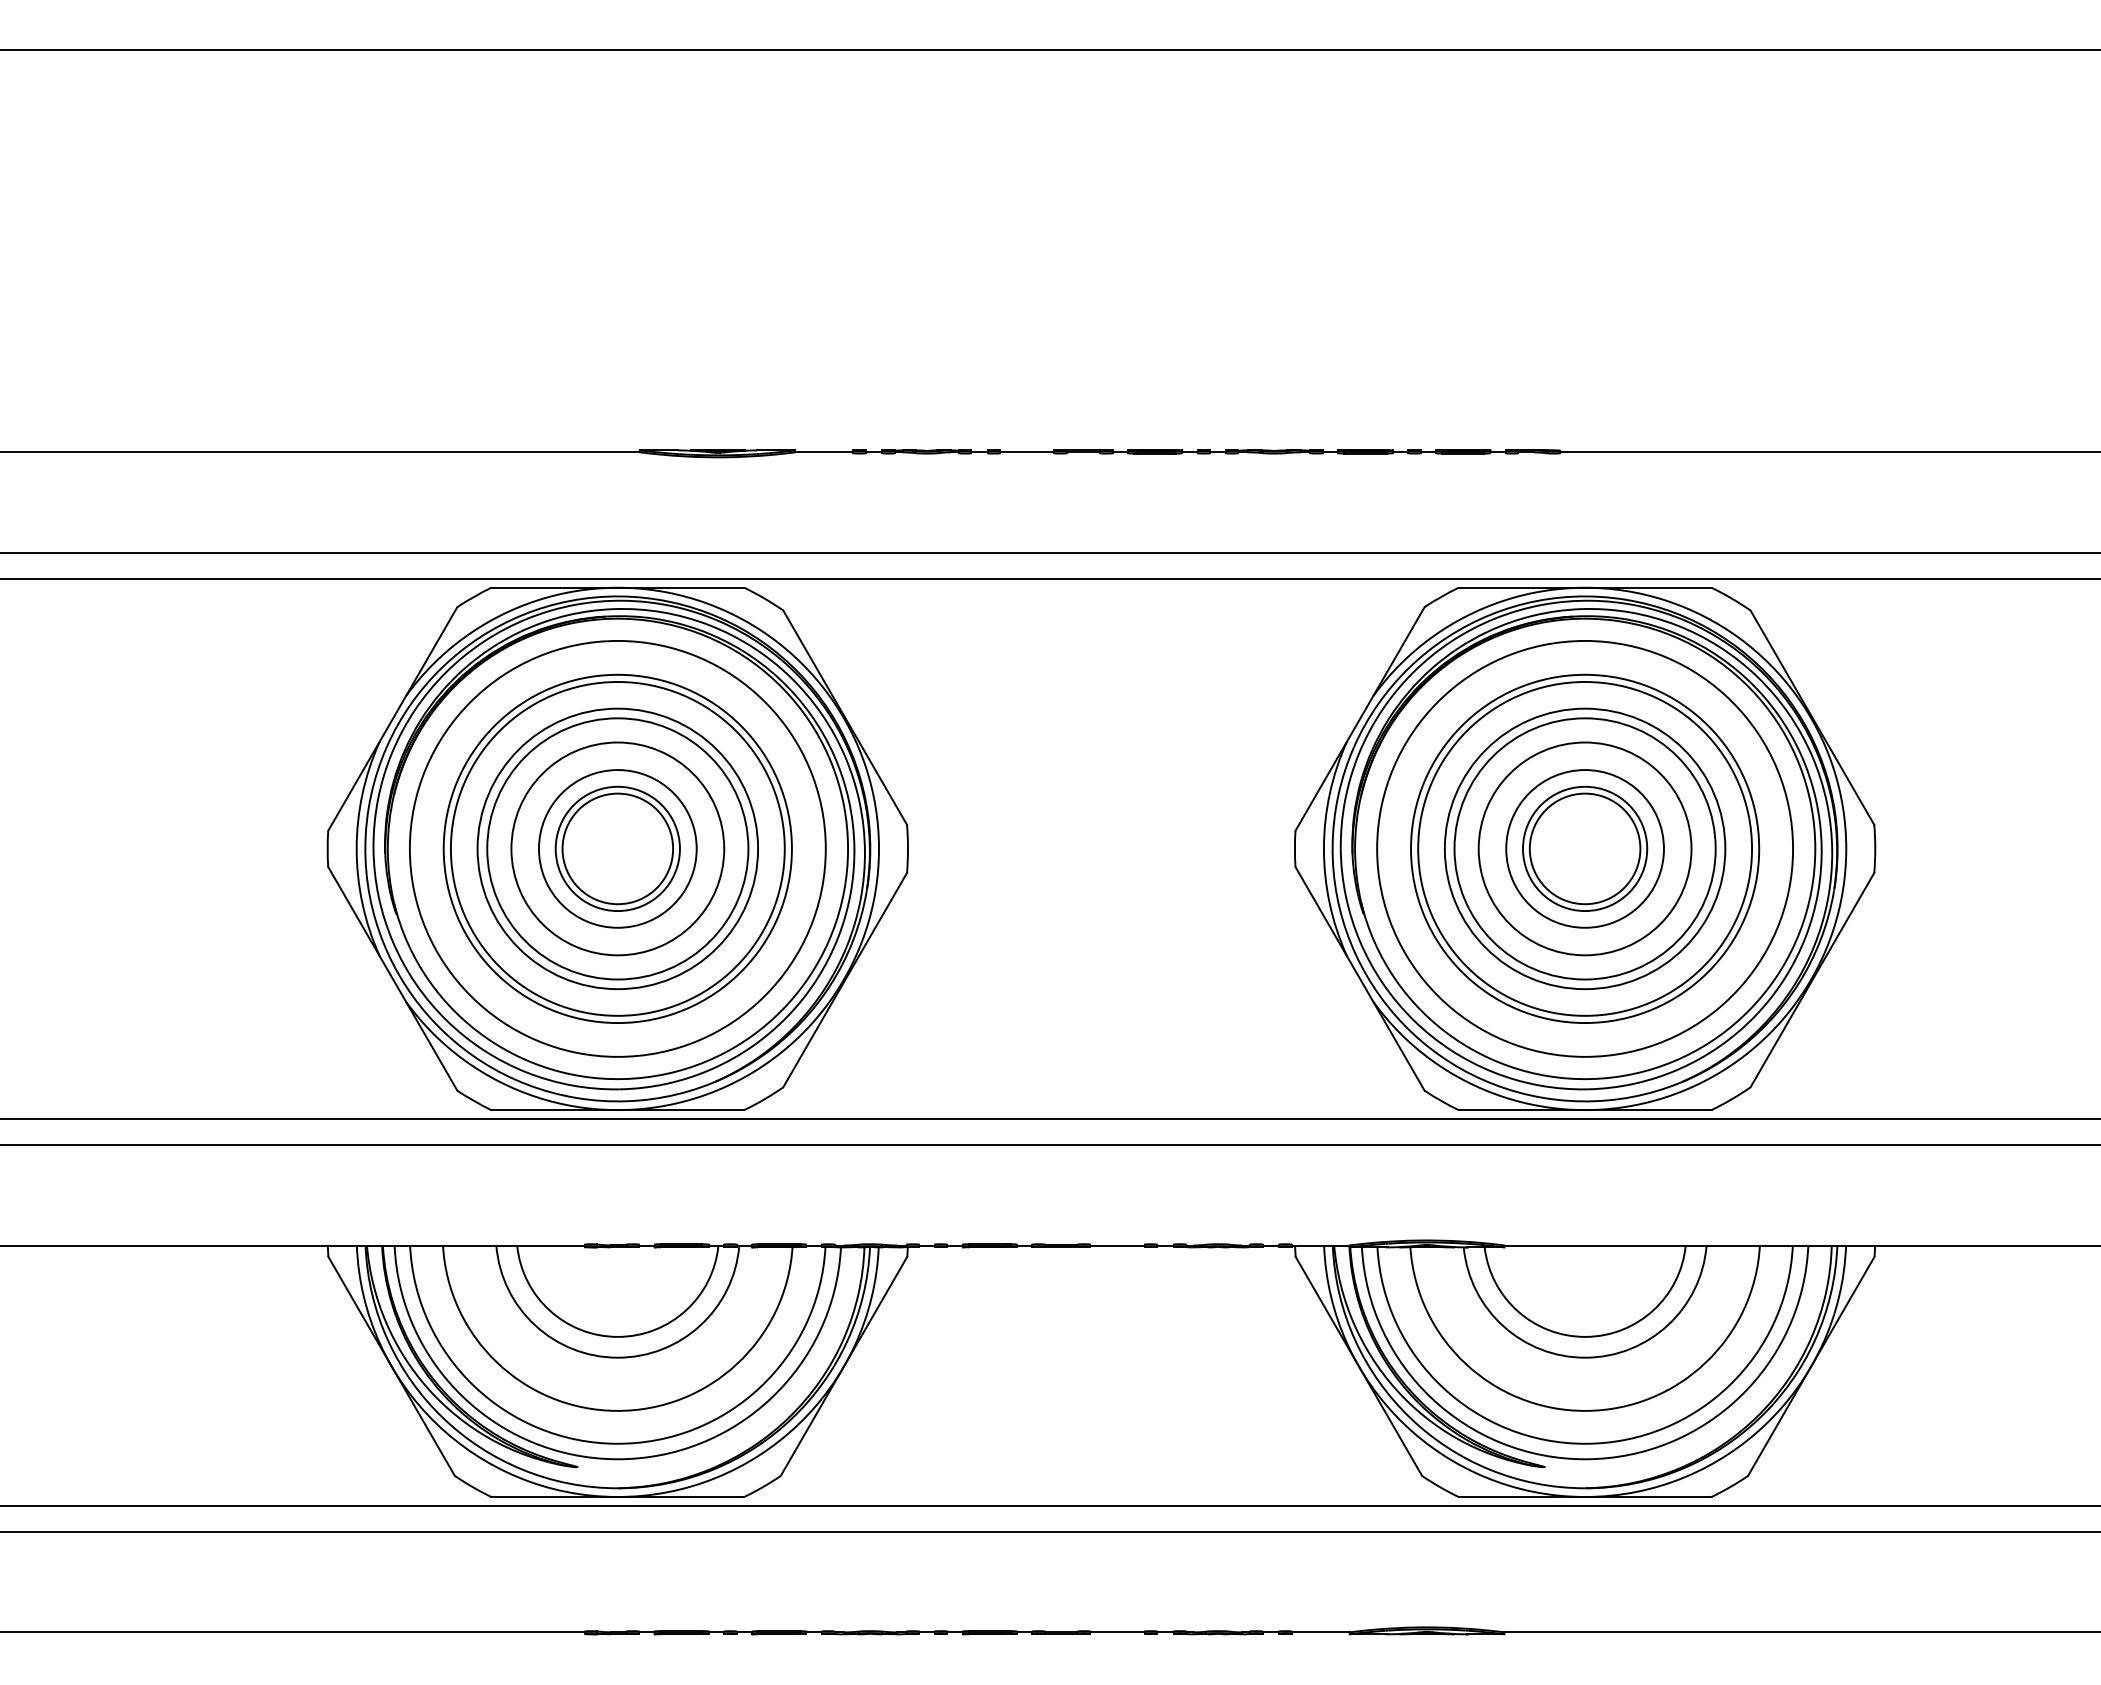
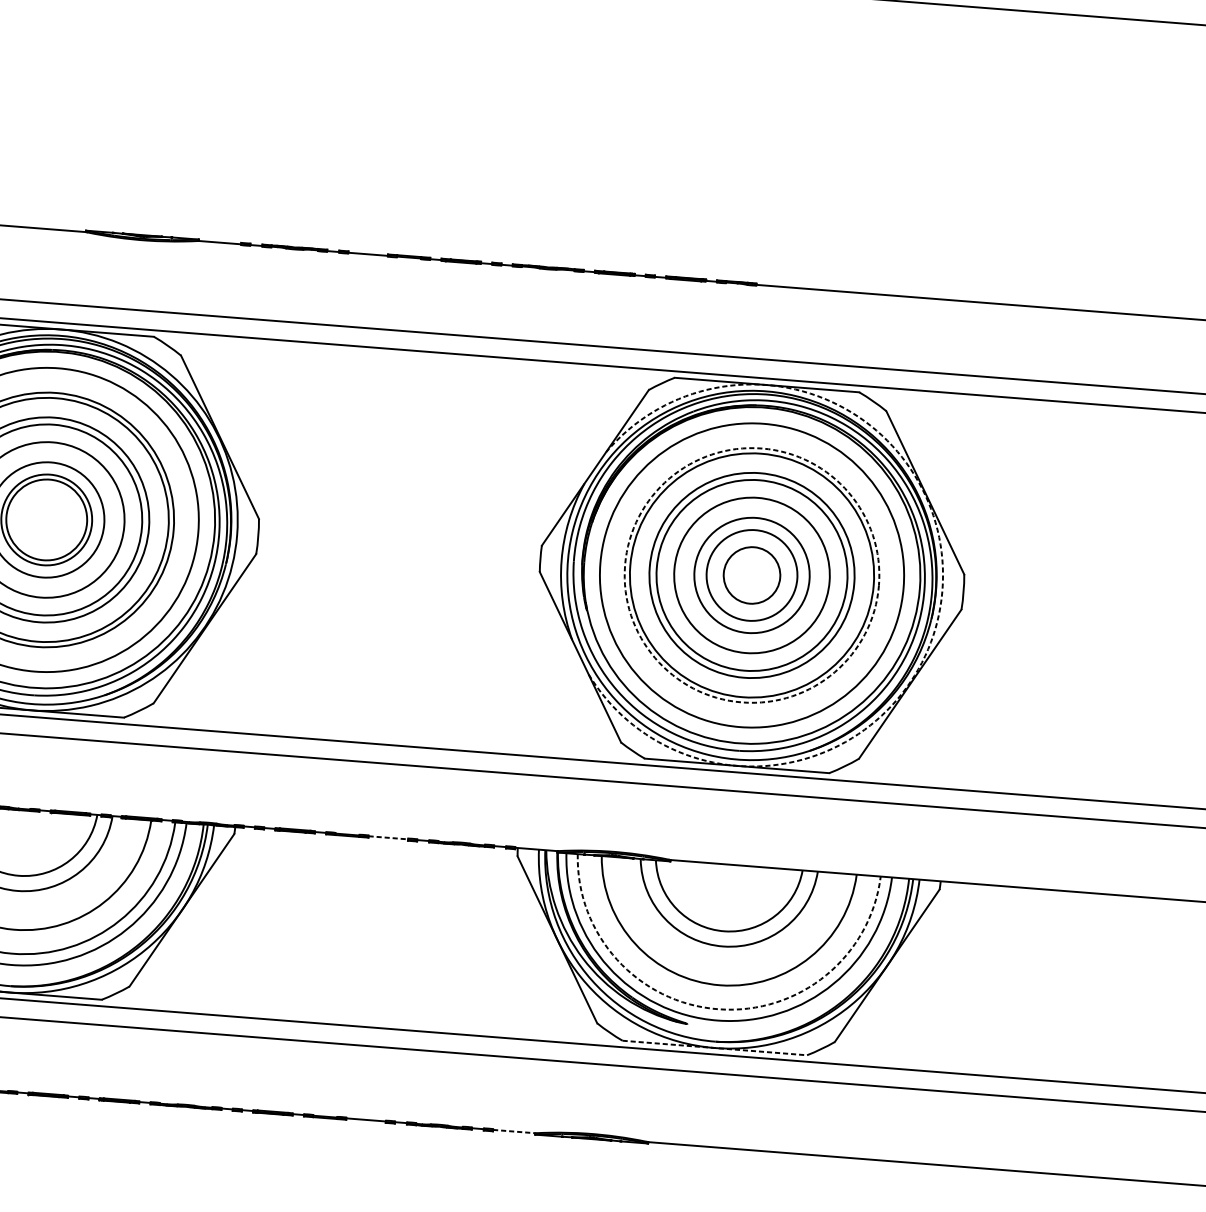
circle: (1584, 848) -> (751, 575), size x0.7
circle: (1585, 848) -> (752, 575), solid -> dashed
arc: (1846, 848) -> (942, 590), solid -> dashed
line: (1118, 1245) -> (389, 837), solid -> dashed
arc: (1586, 1443) -> (718, 1009), solid -> dashed
line: (1585, 1496) -> (715, 1047), solid -> dashed
line: (1321, 1632) -> (514, 1131), solid -> dashed

